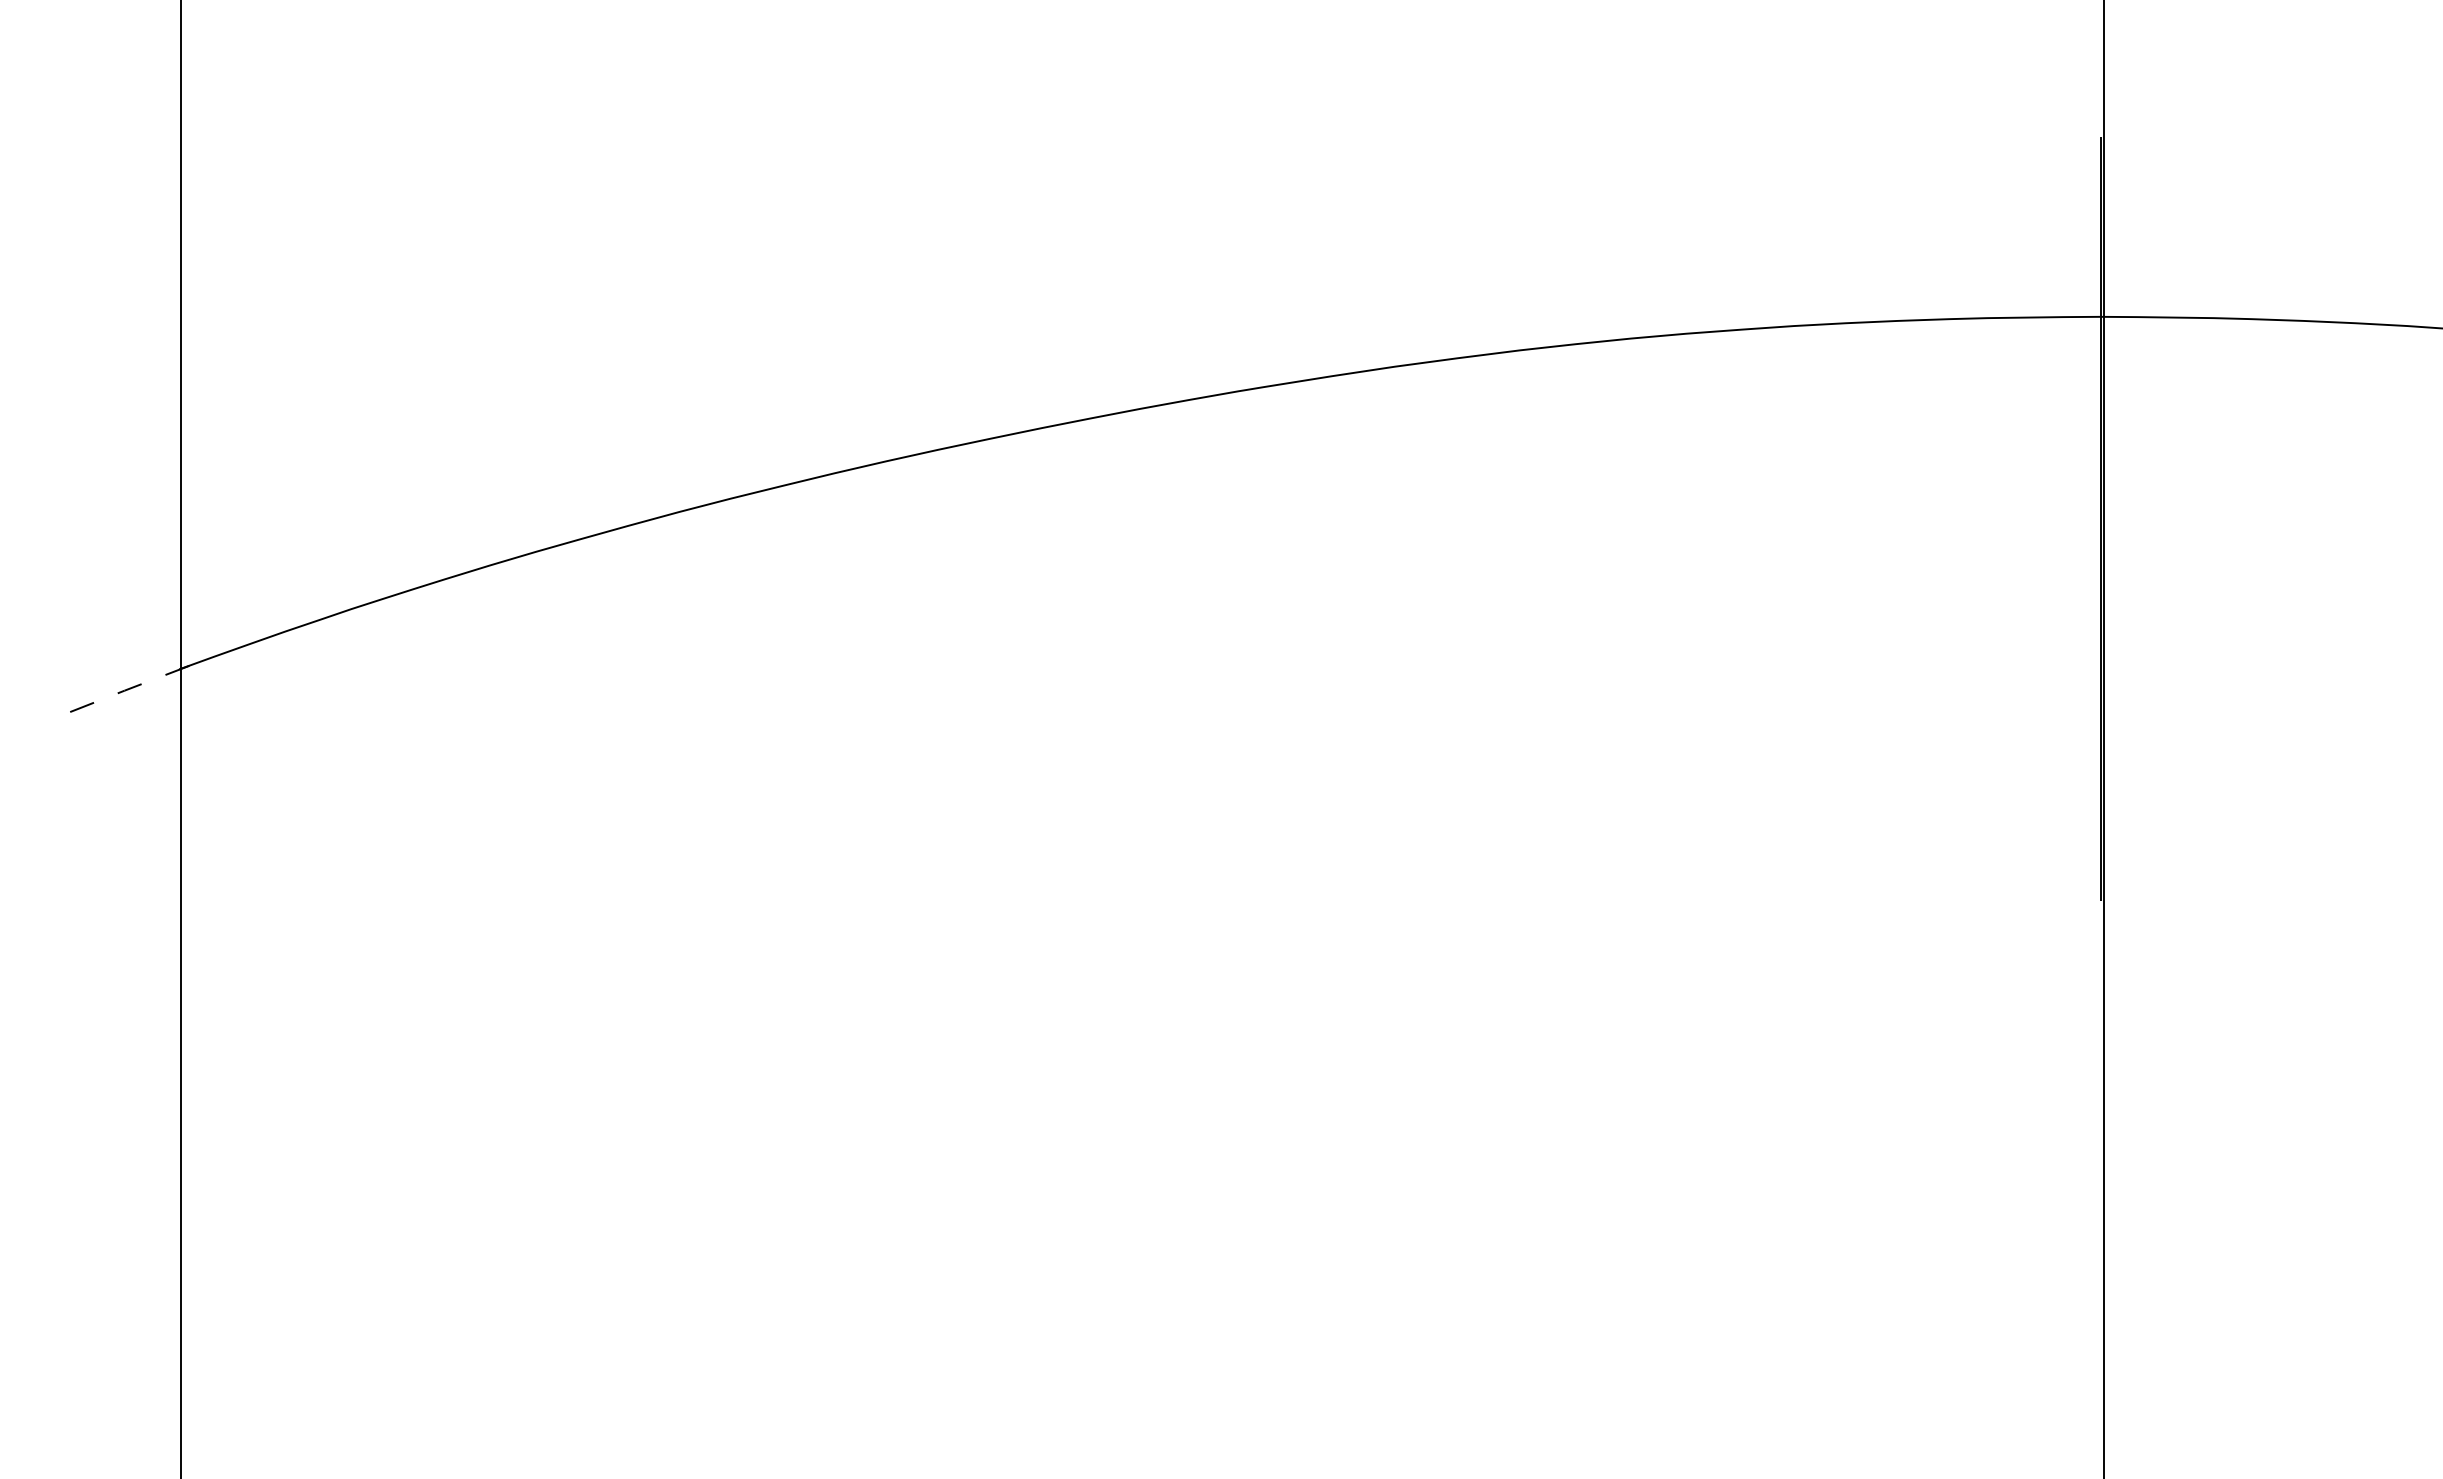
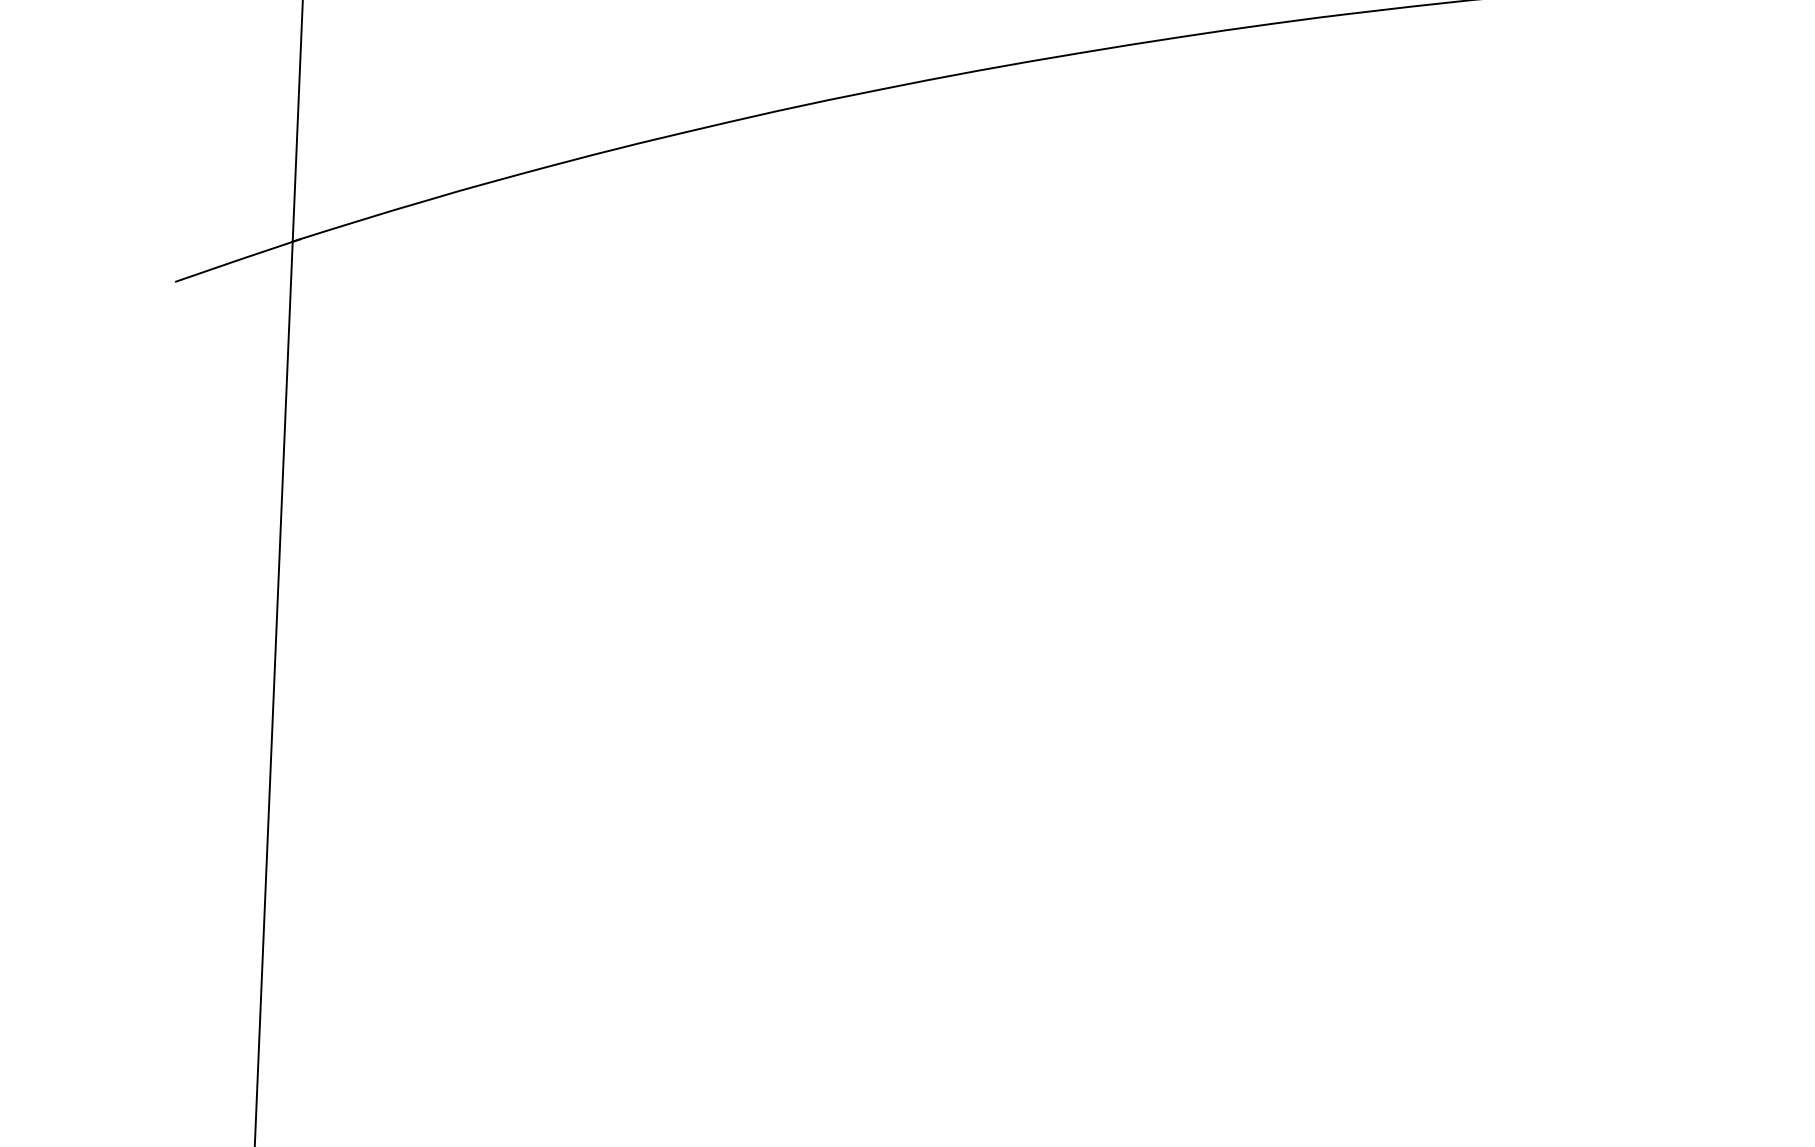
line: (124, 690) -> (237, 260), dashed -> solid

